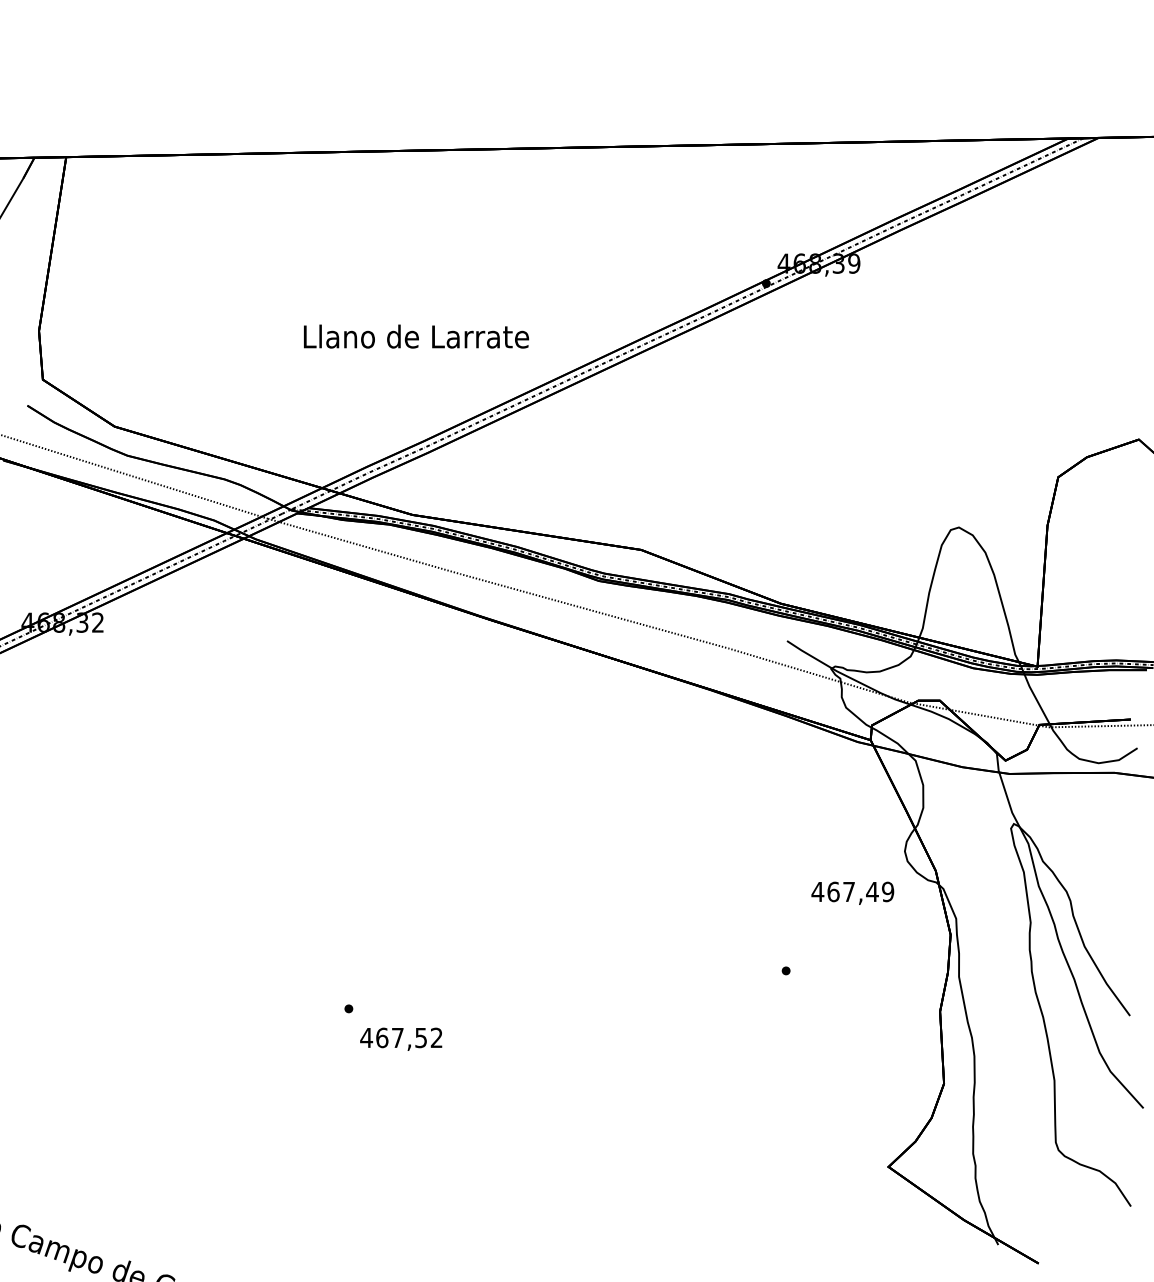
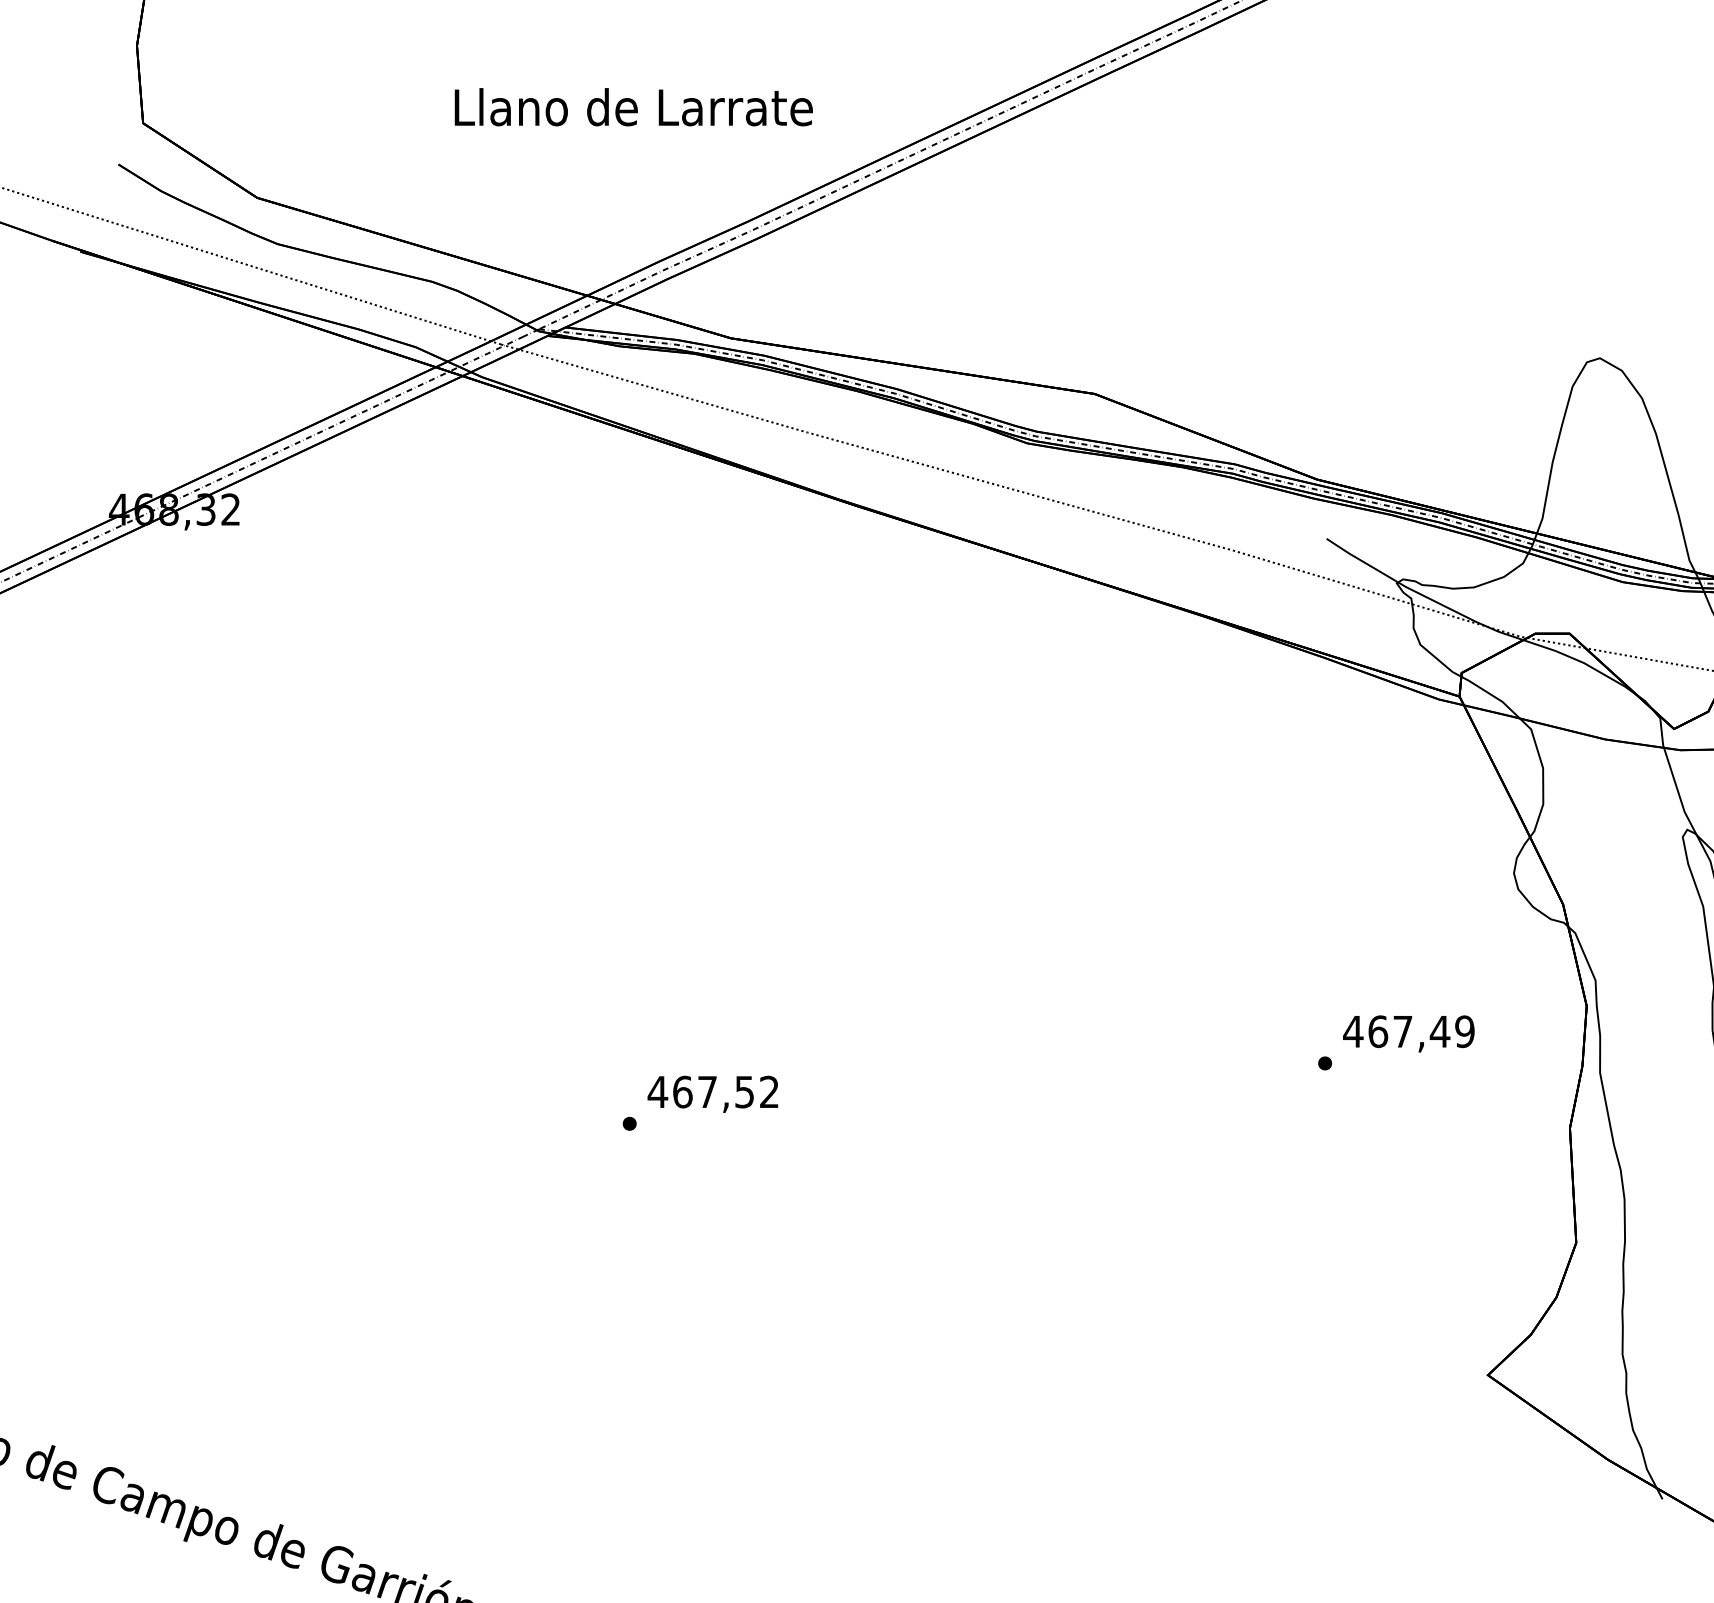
text: (416, 336) -> (633, 107), moved
text: (852, 892) -> (1408, 1032), moved
text: (401, 1038) -> (713, 1093), moved

